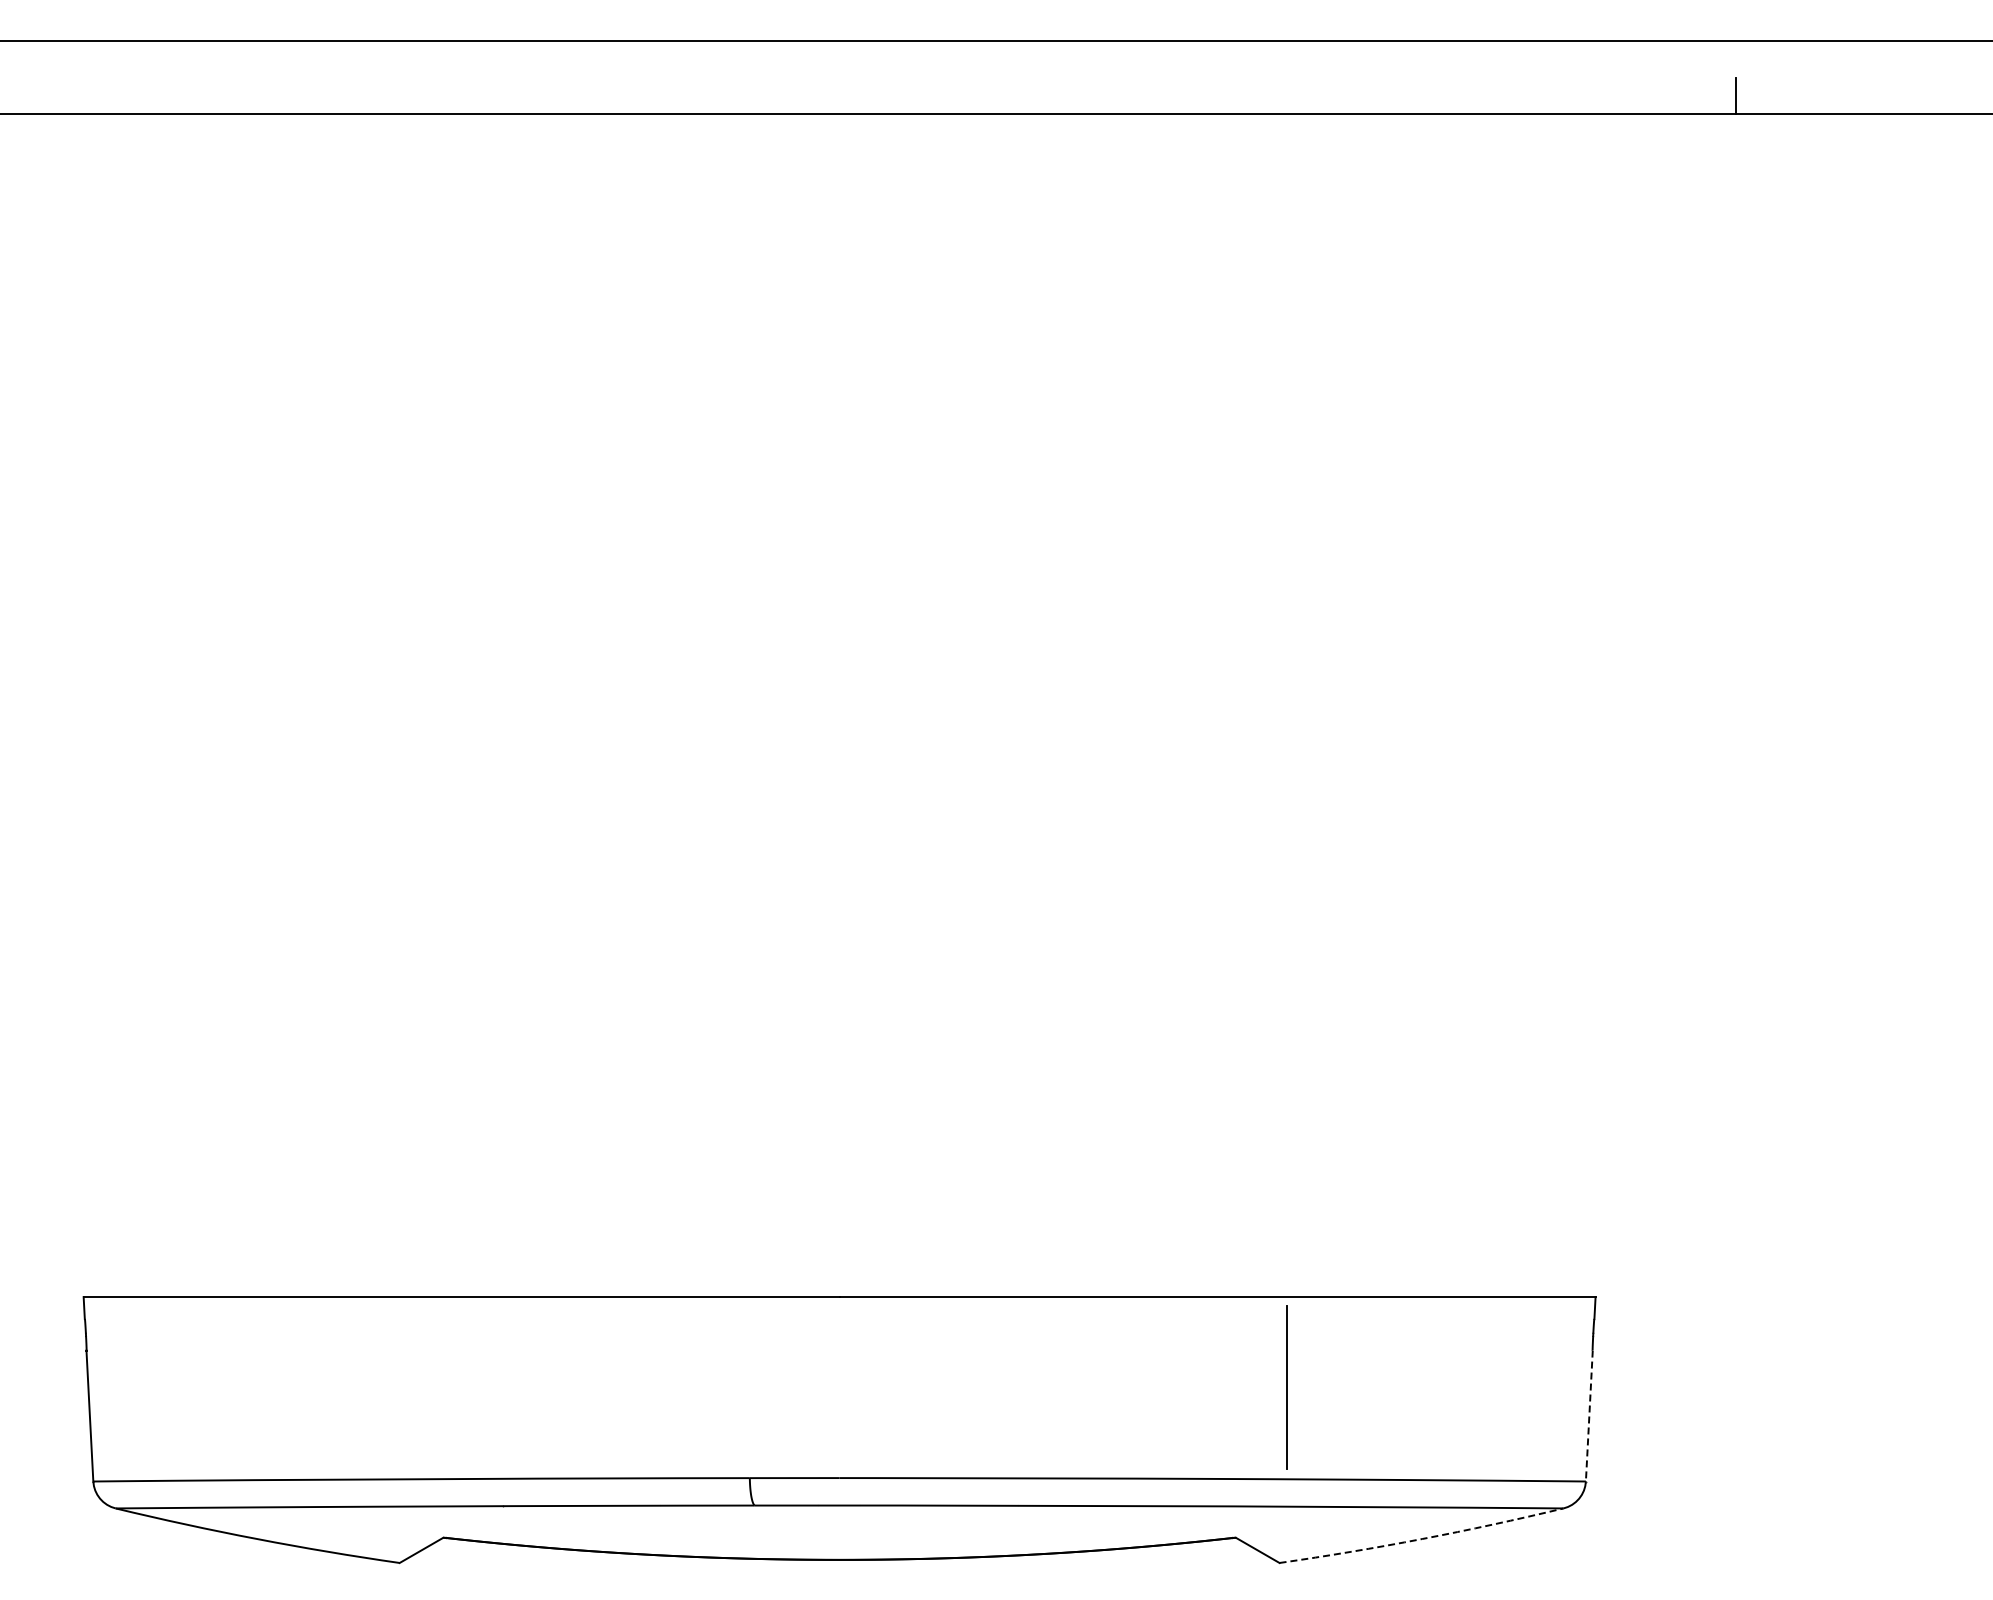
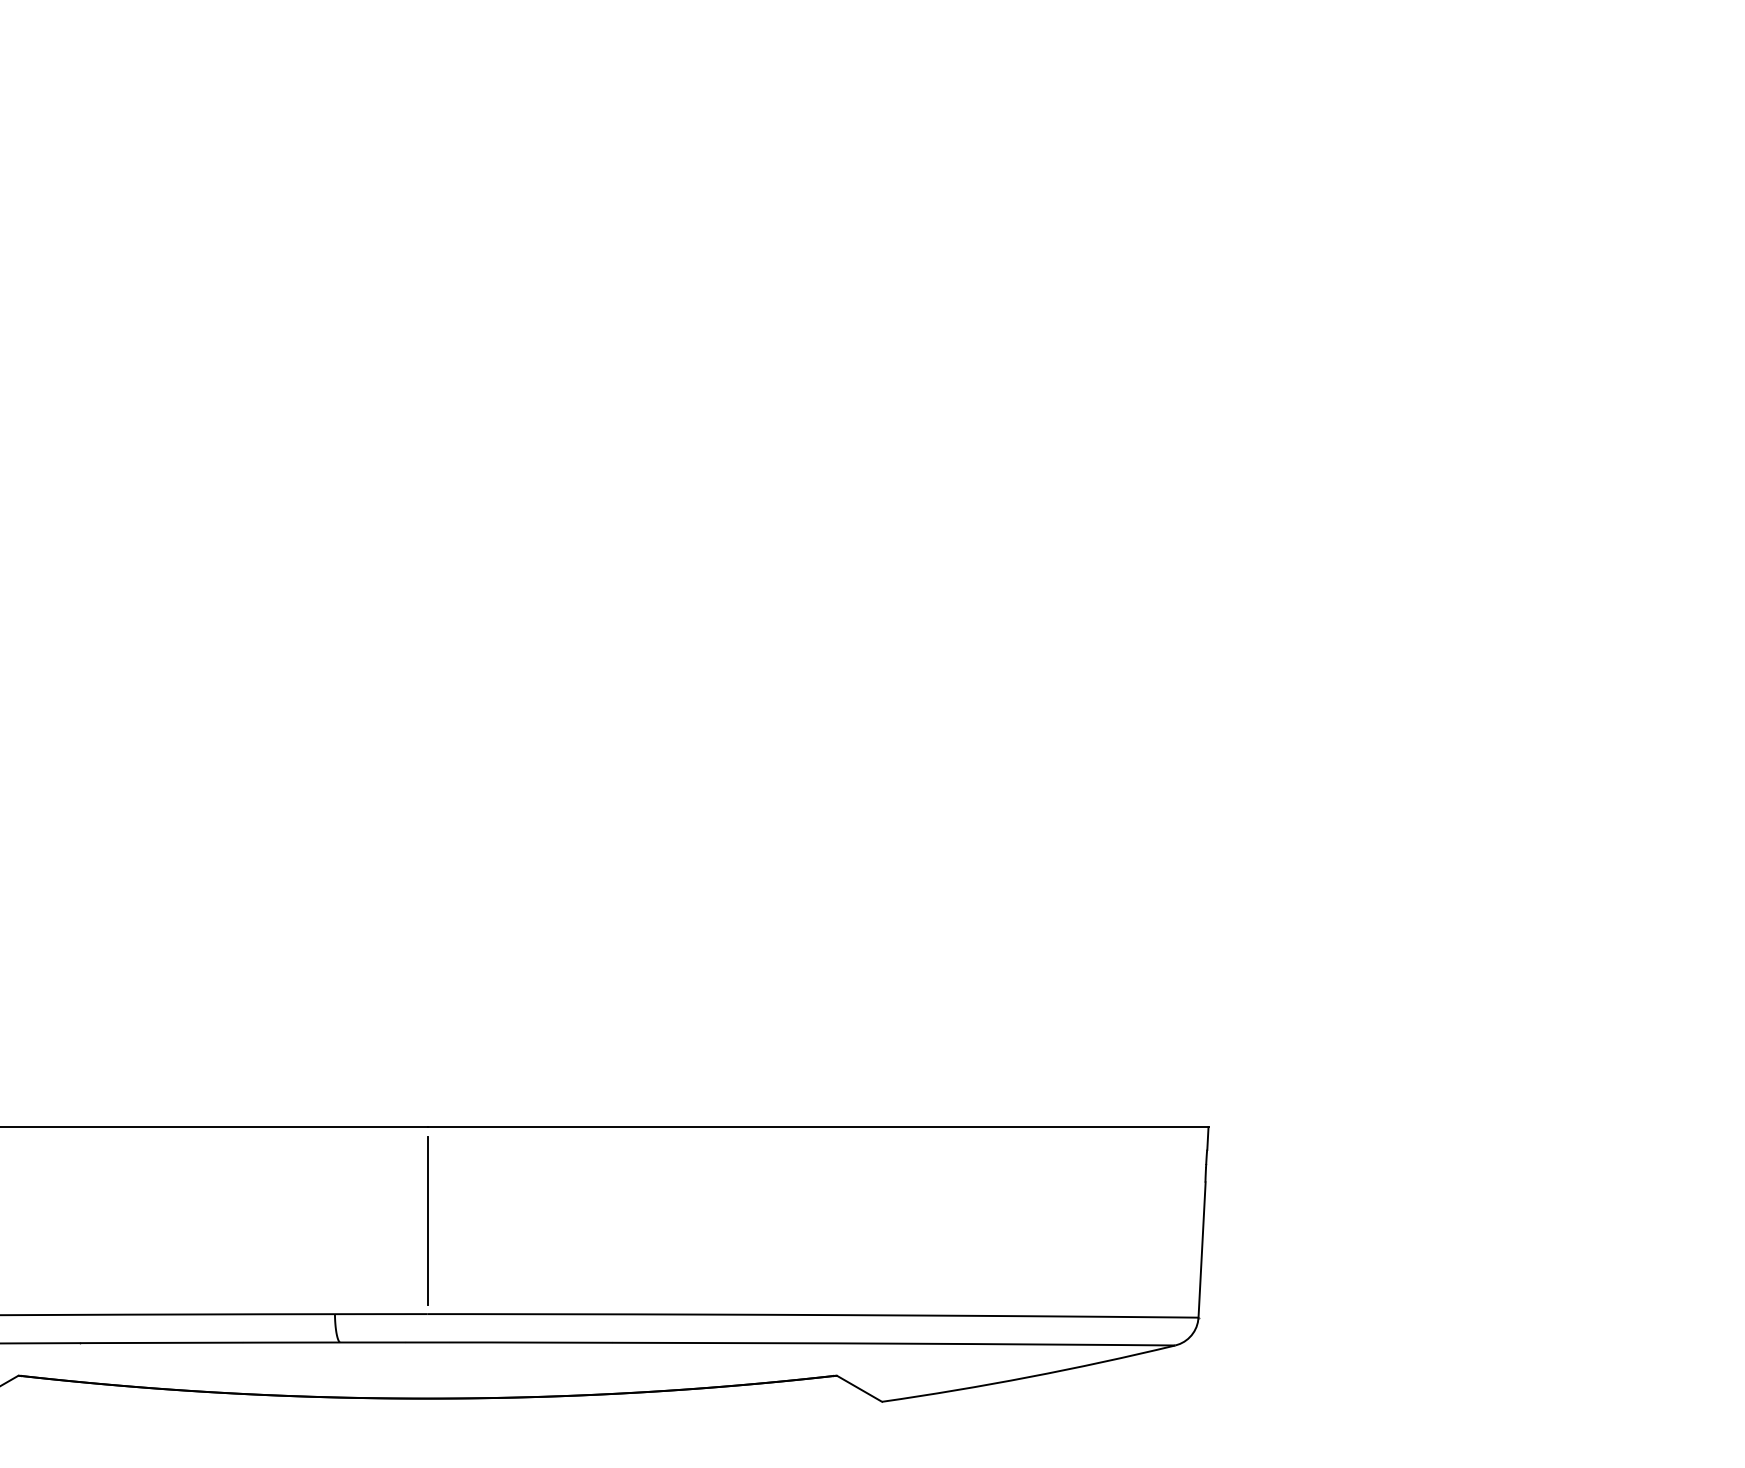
line: (1286, 1387) -> (427, 1220), moved
line: (1589, 1416) -> (1202, 1250), dashed -> solid
arc: (1422, 1539) -> (1029, 1377), dashed -> solid

